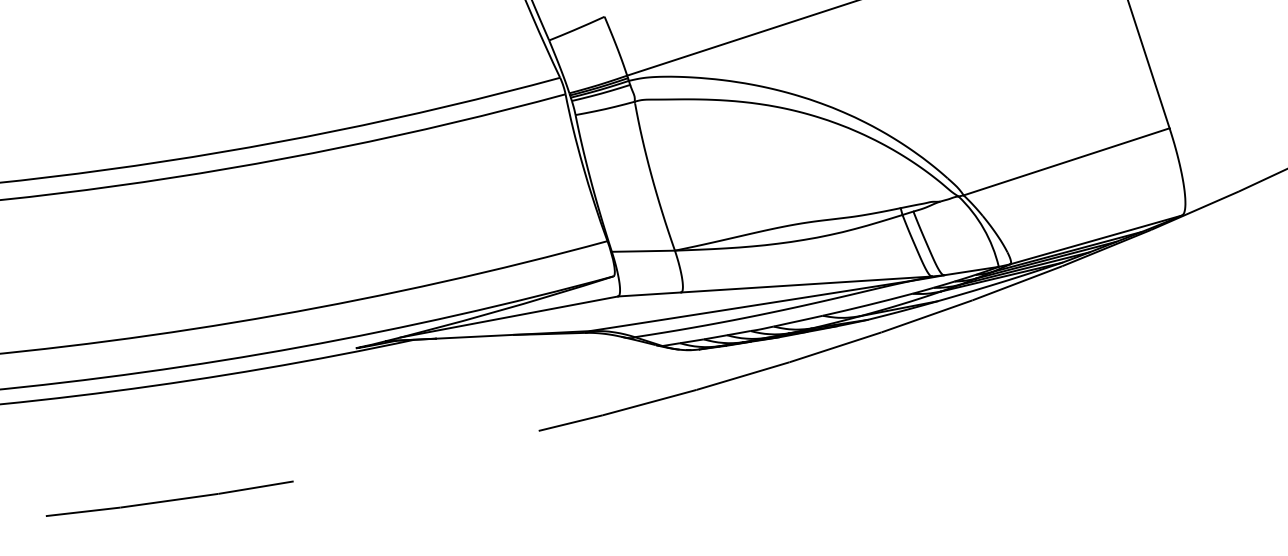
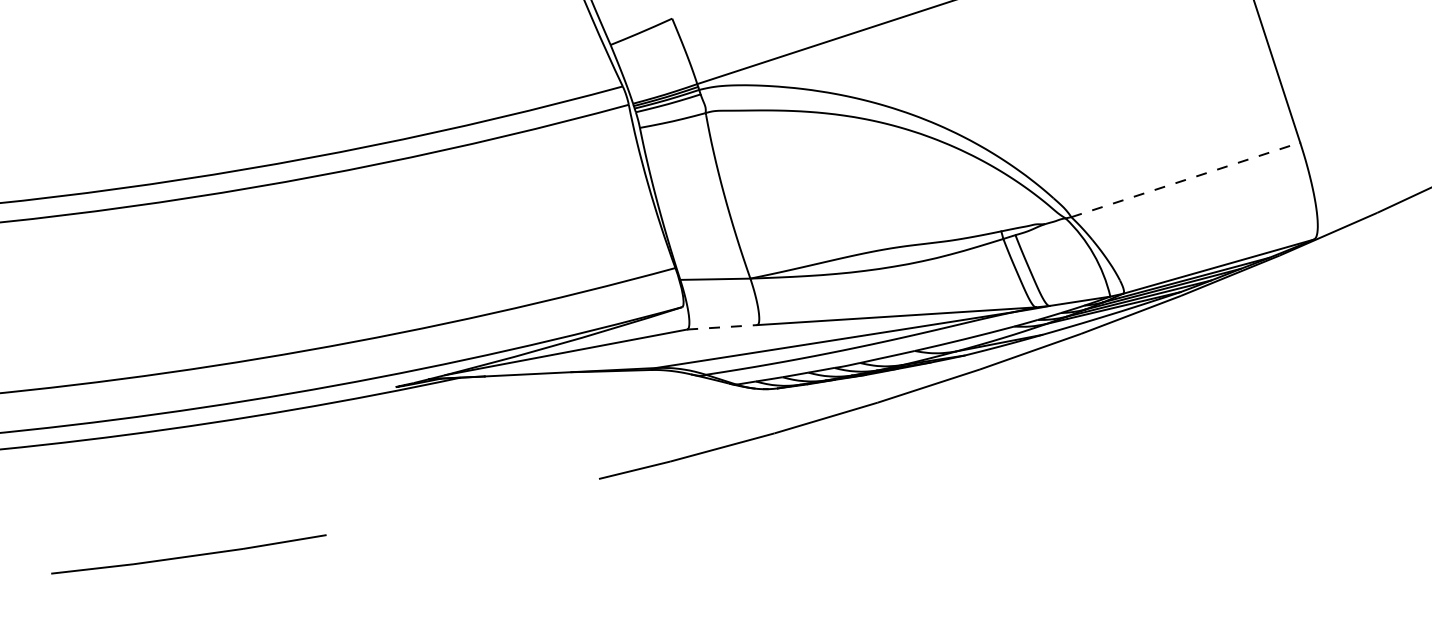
line: (1067, 161) -> (1186, 179), solid -> dashed
line: (649, 294) -> (722, 327), solid -> dashed

